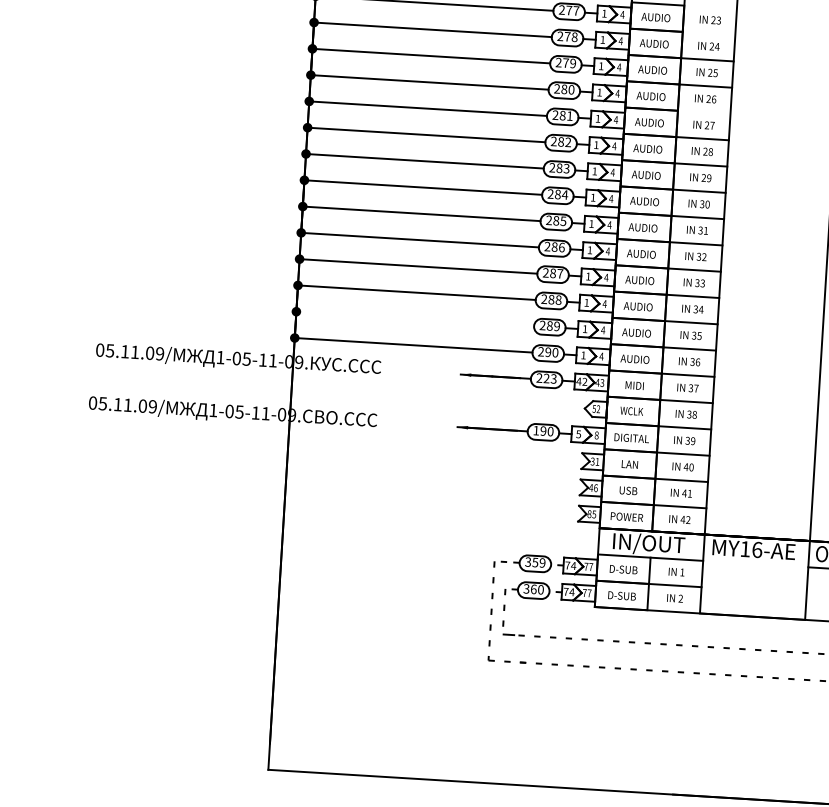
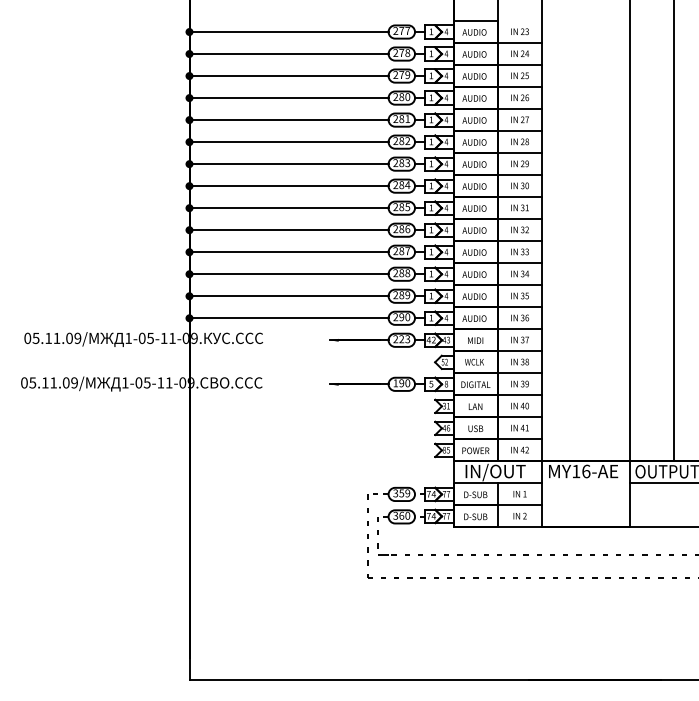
line: (708, 34) -> (519, 43), added
line: (704, 112) -> (519, 109), added
line: (414, 319) -> (288, 296), added

